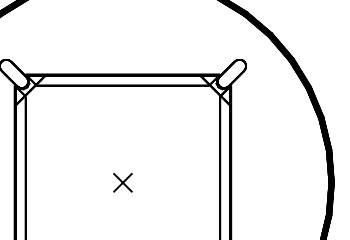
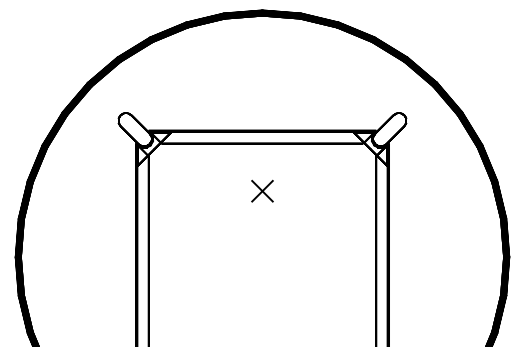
part: (122, 182) -> (262, 190), moved

